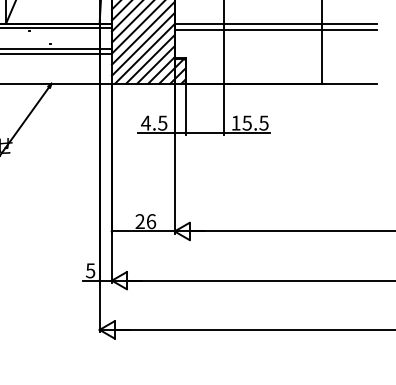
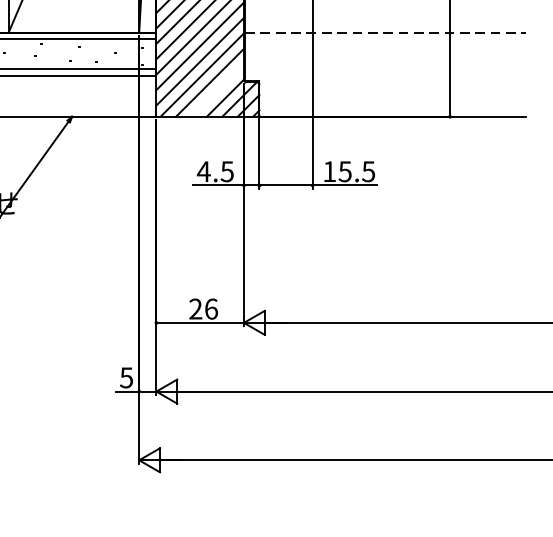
line: (275, 23) -> (384, 32), solid -> dashed
line: (275, 30) -> (384, 42), removed
line: (155, 64) -> (217, 89), removed

